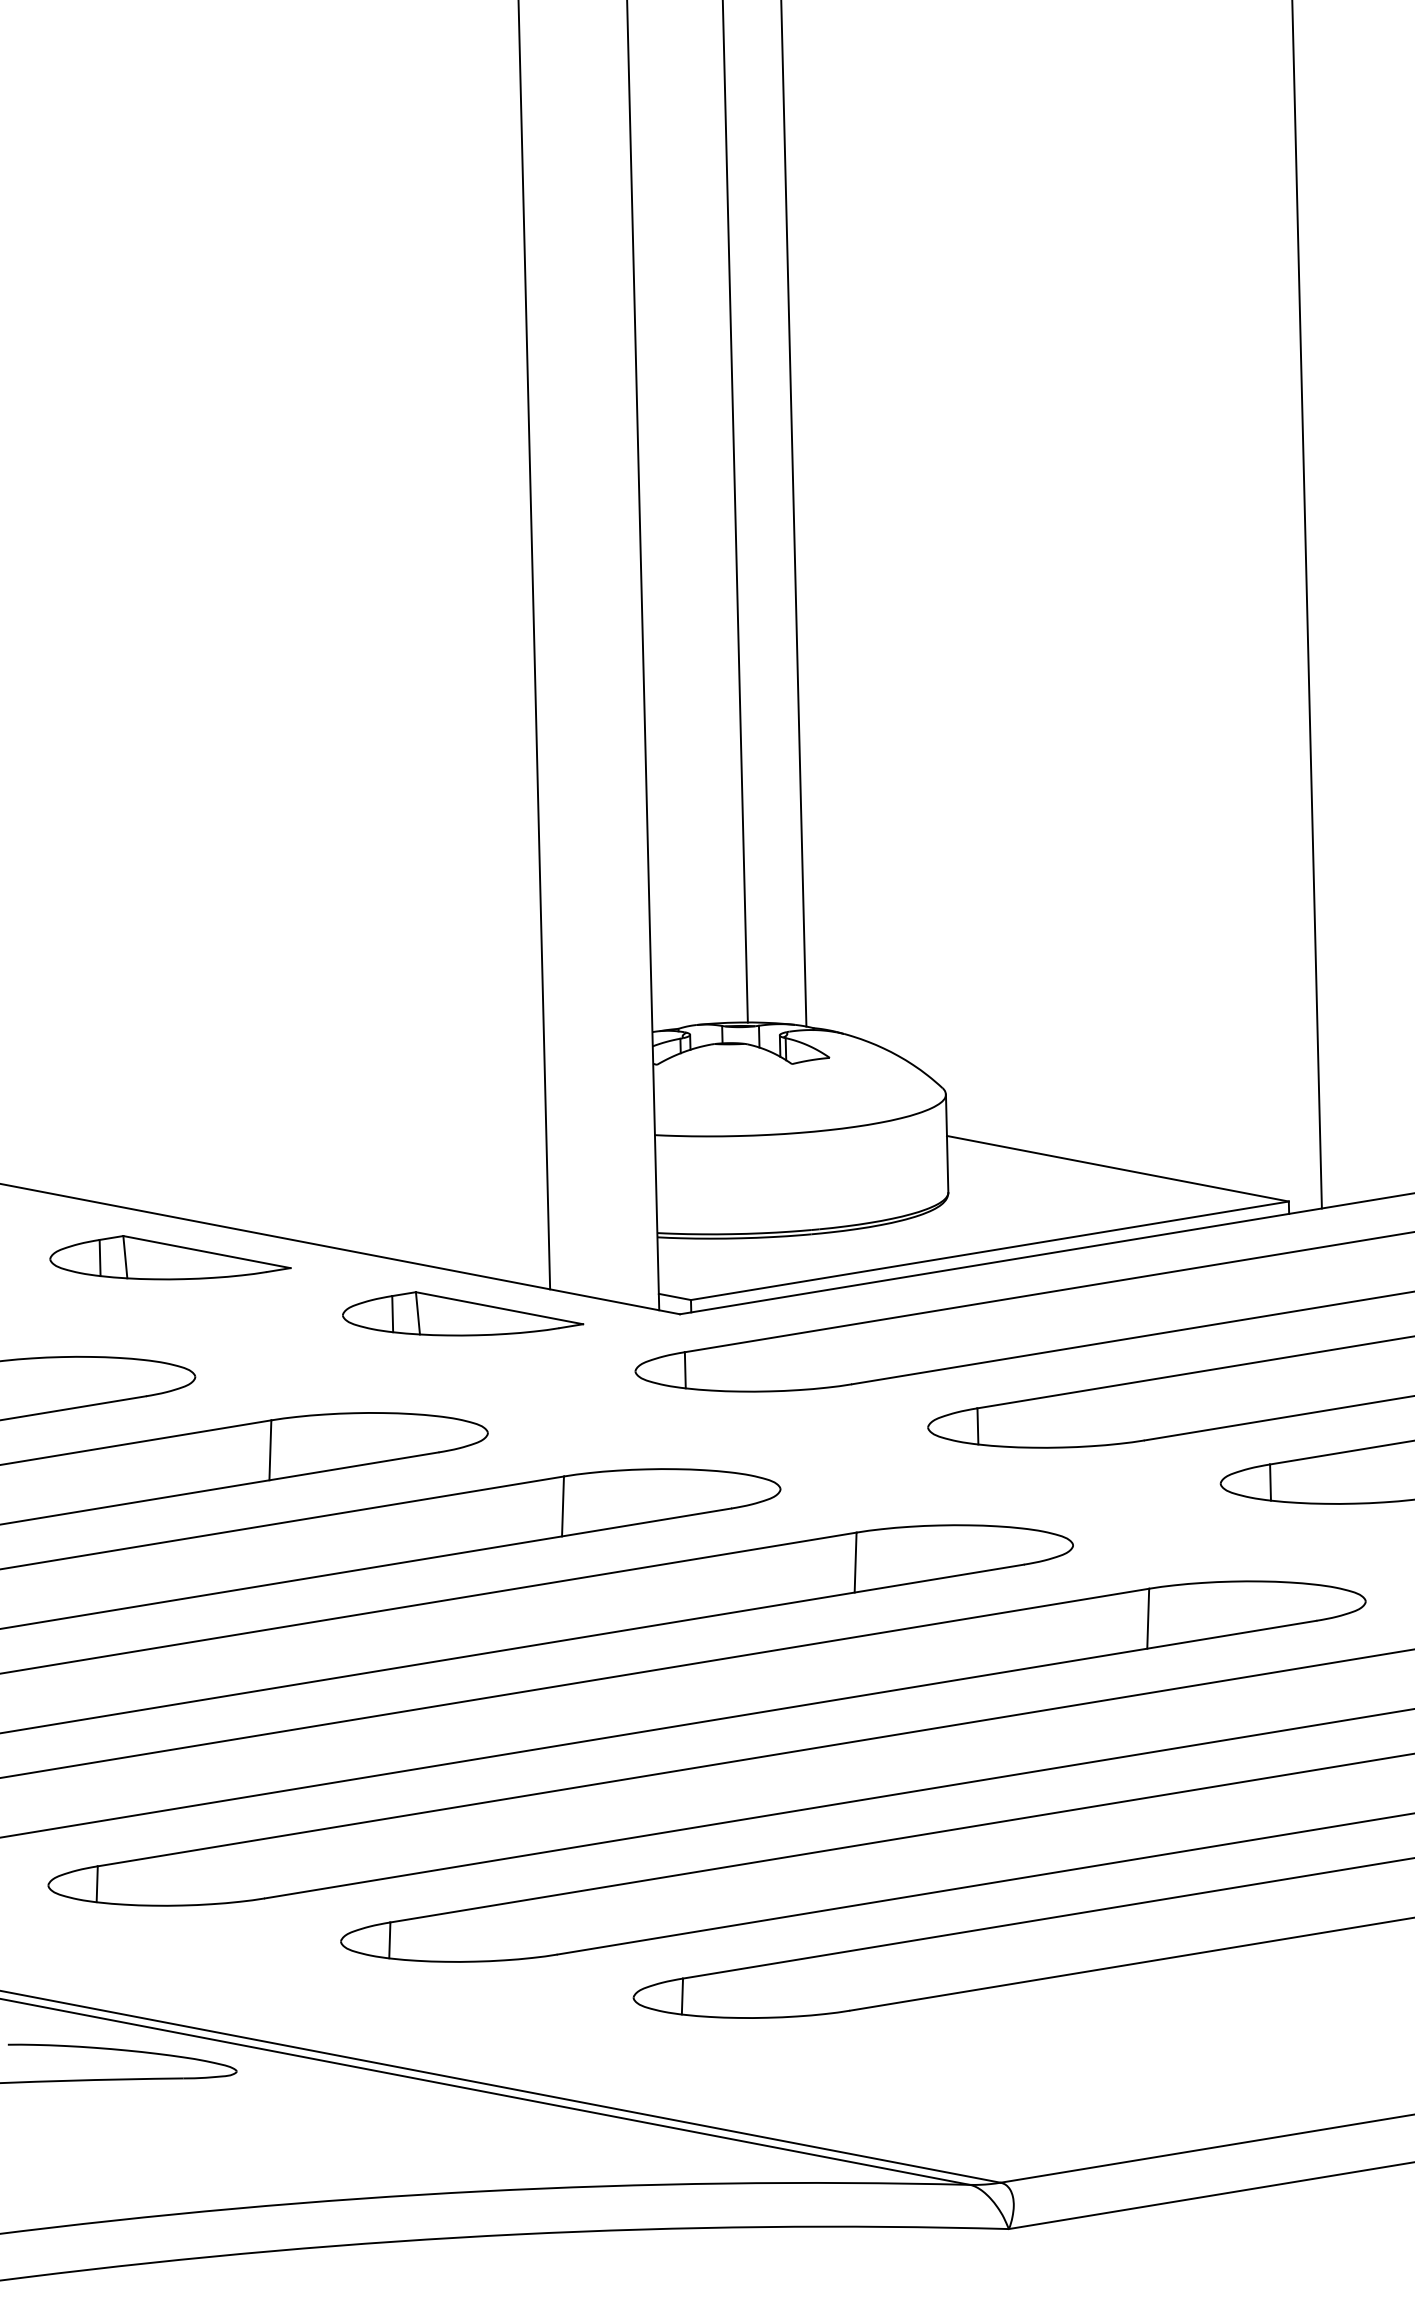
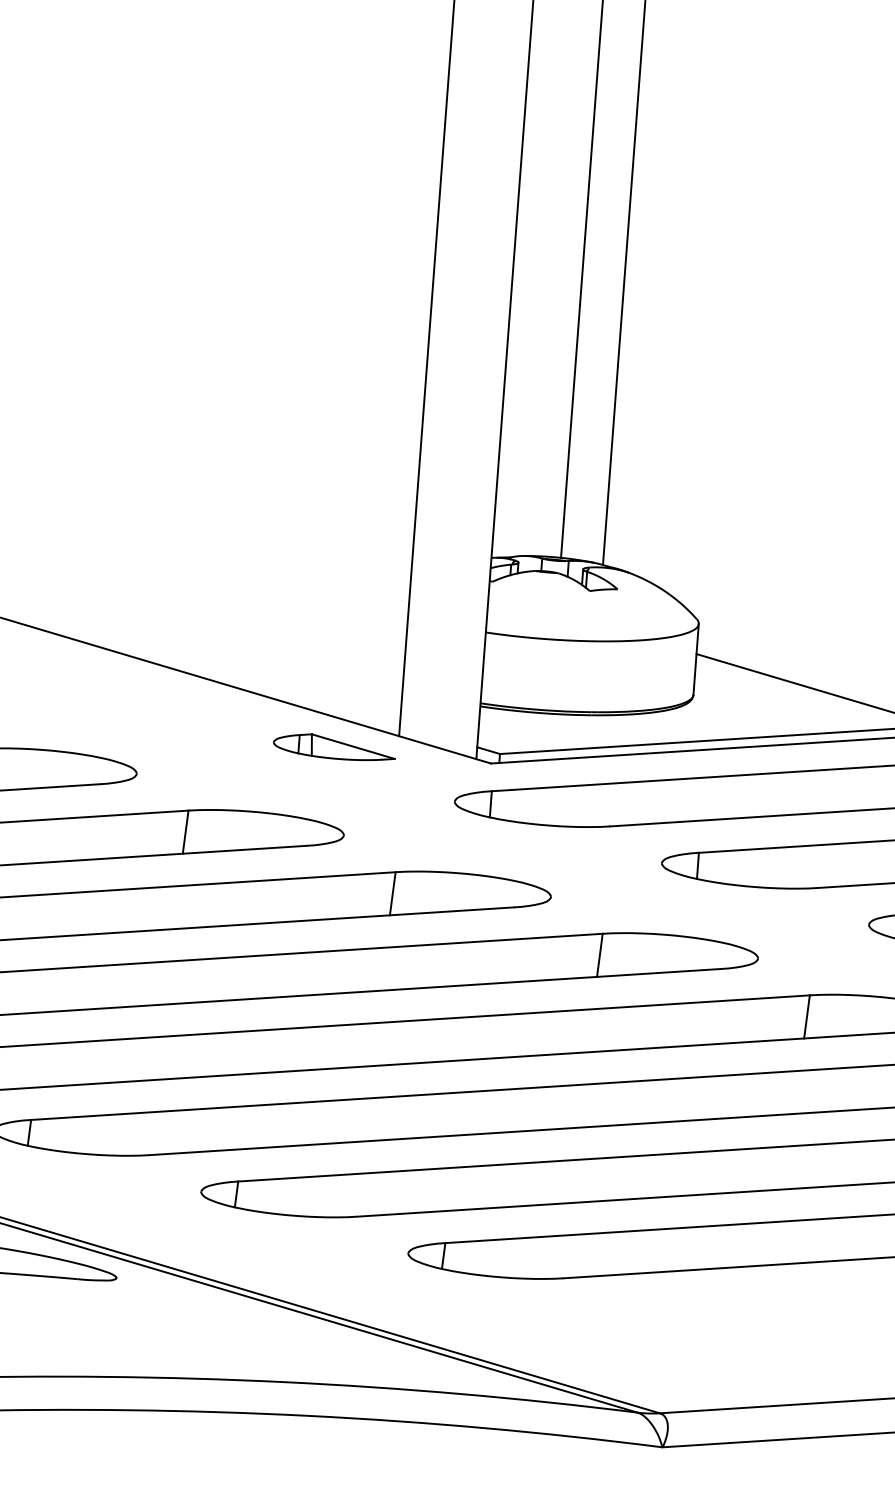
part: (170, 1257) -> (127, 685), removed
part: (463, 1313) -> (334, 747), size x0.7

